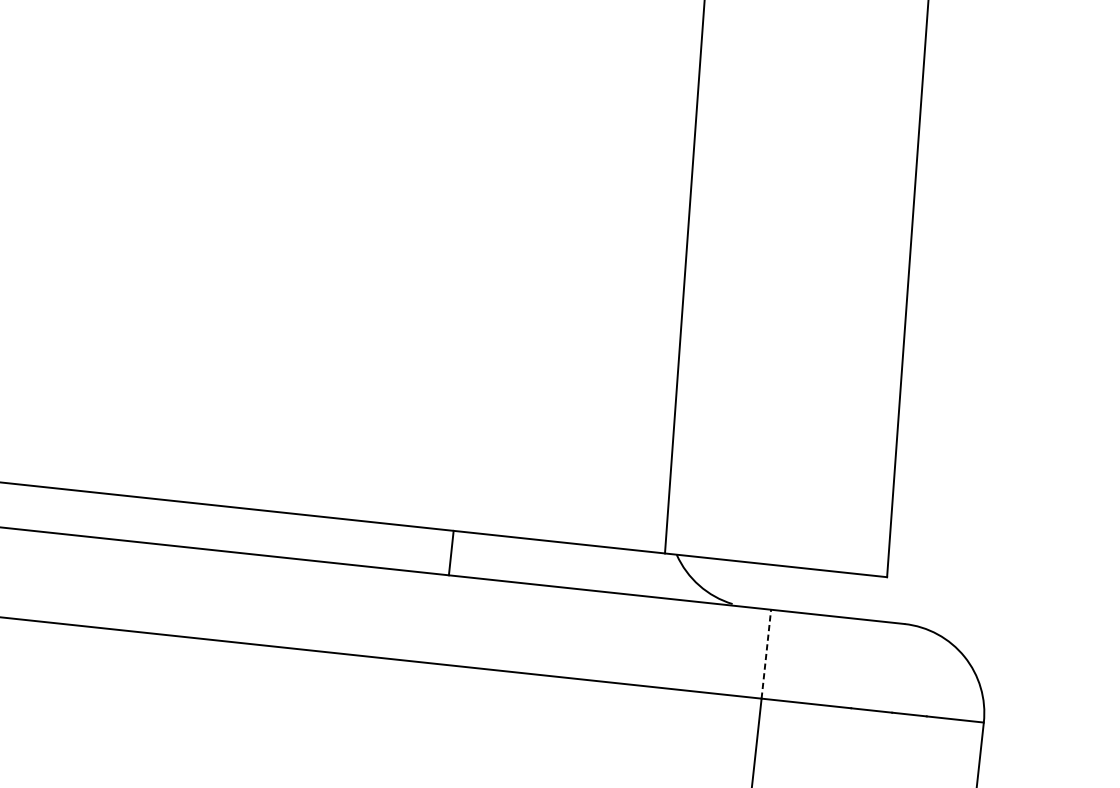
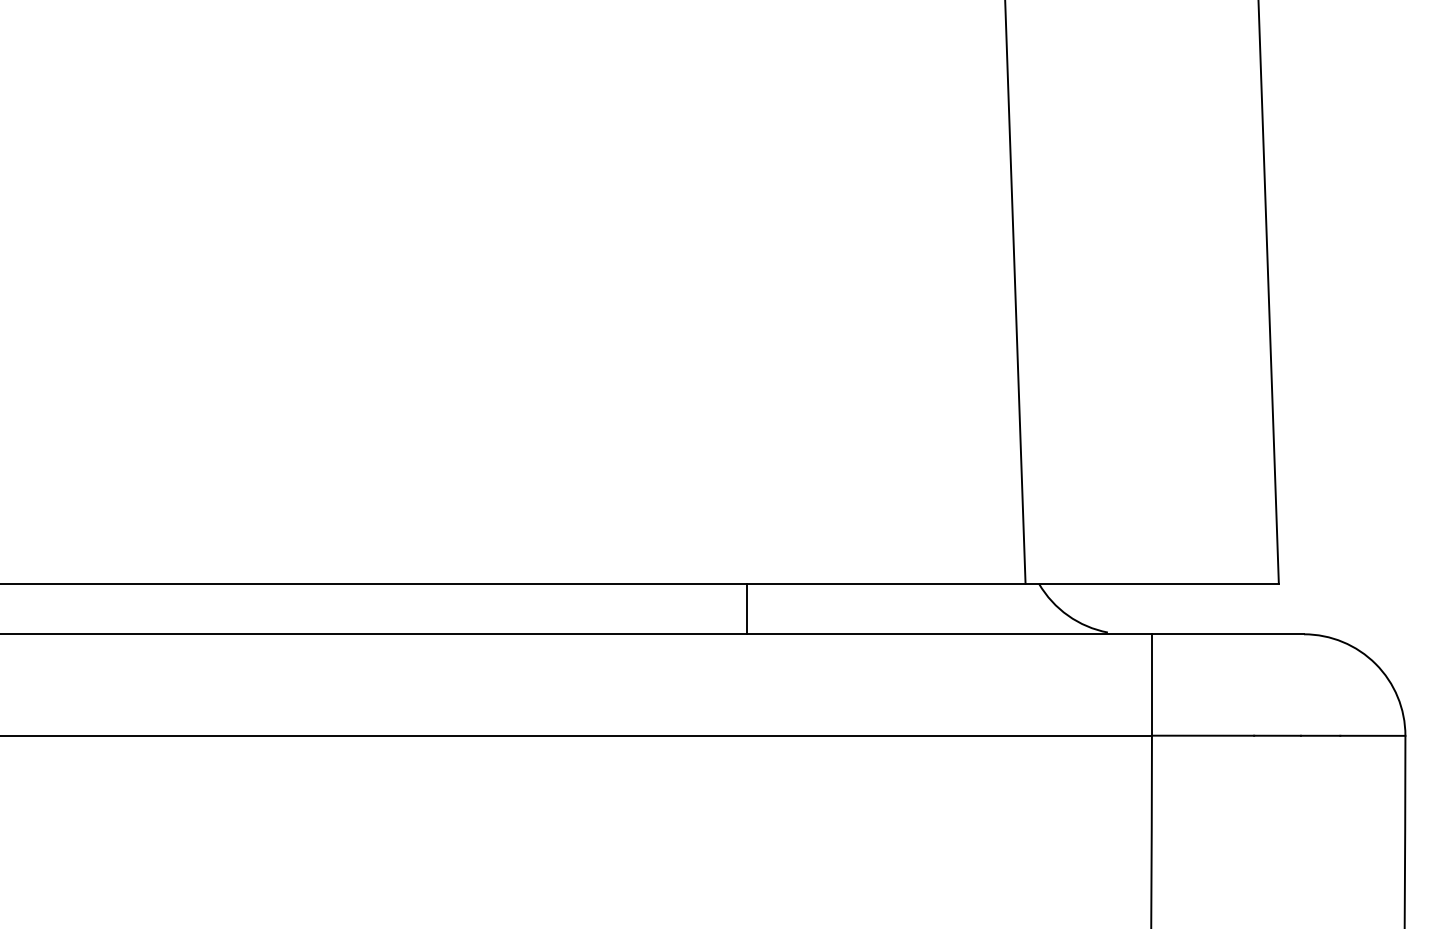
line: (451, 552) -> (746, 608), moved
line: (765, 653) -> (1151, 684), dashed -> solid

